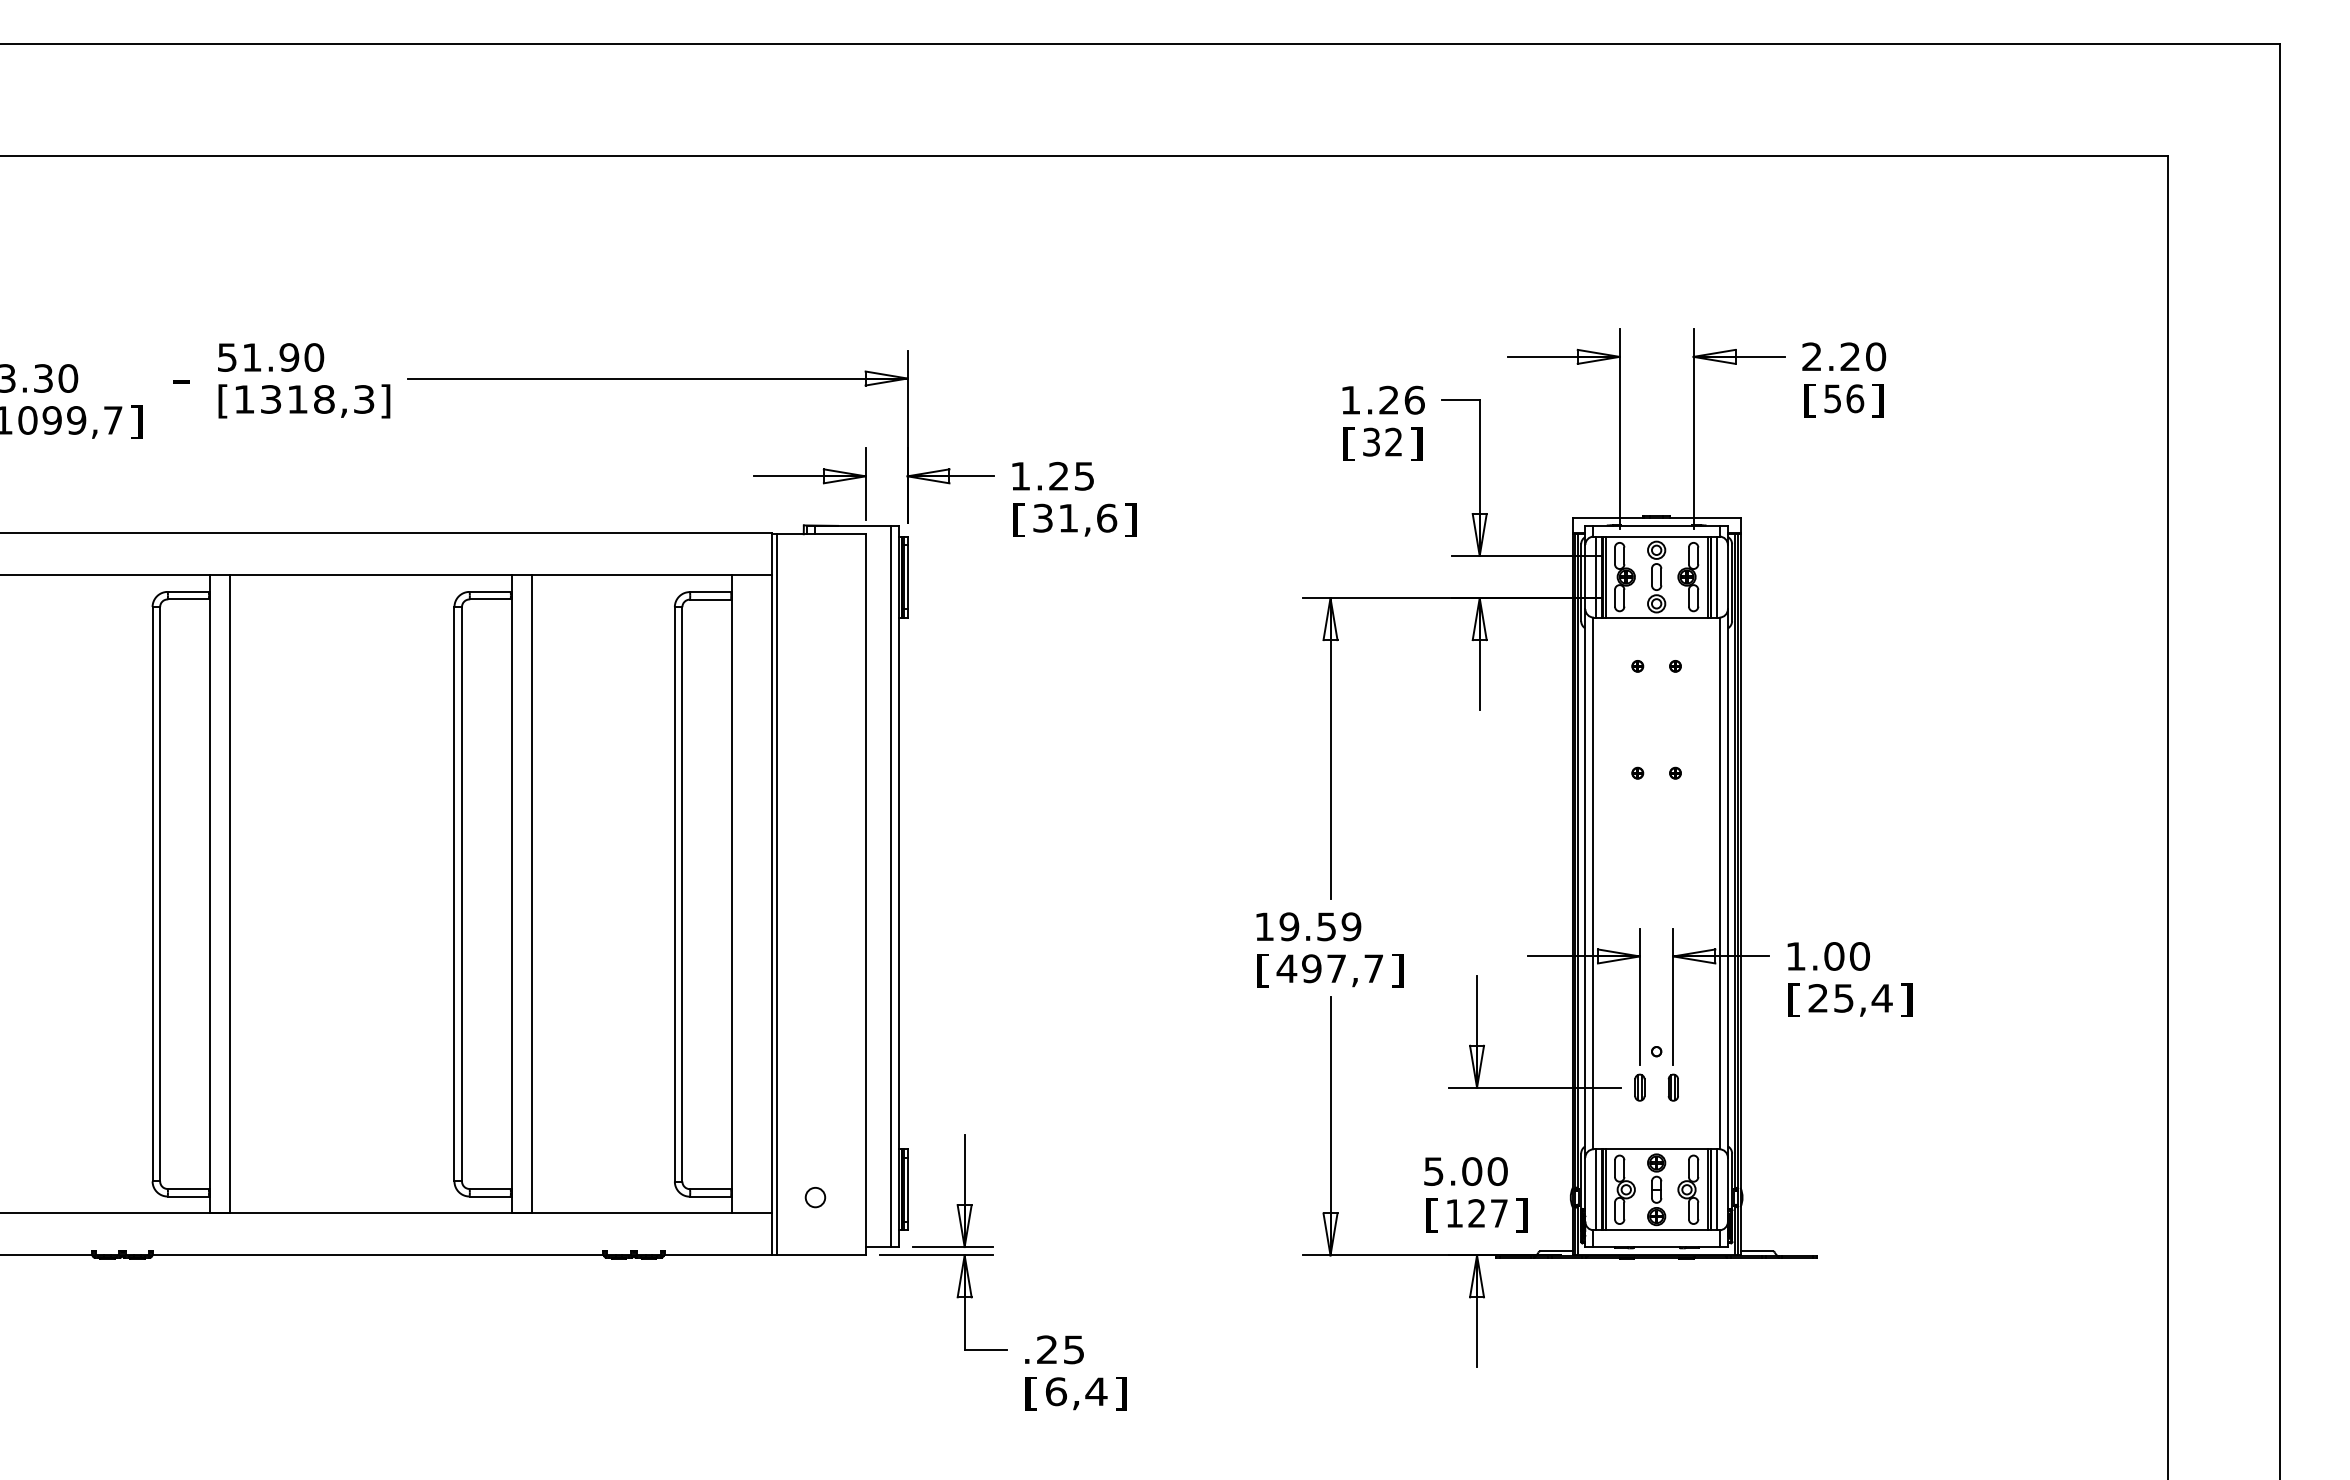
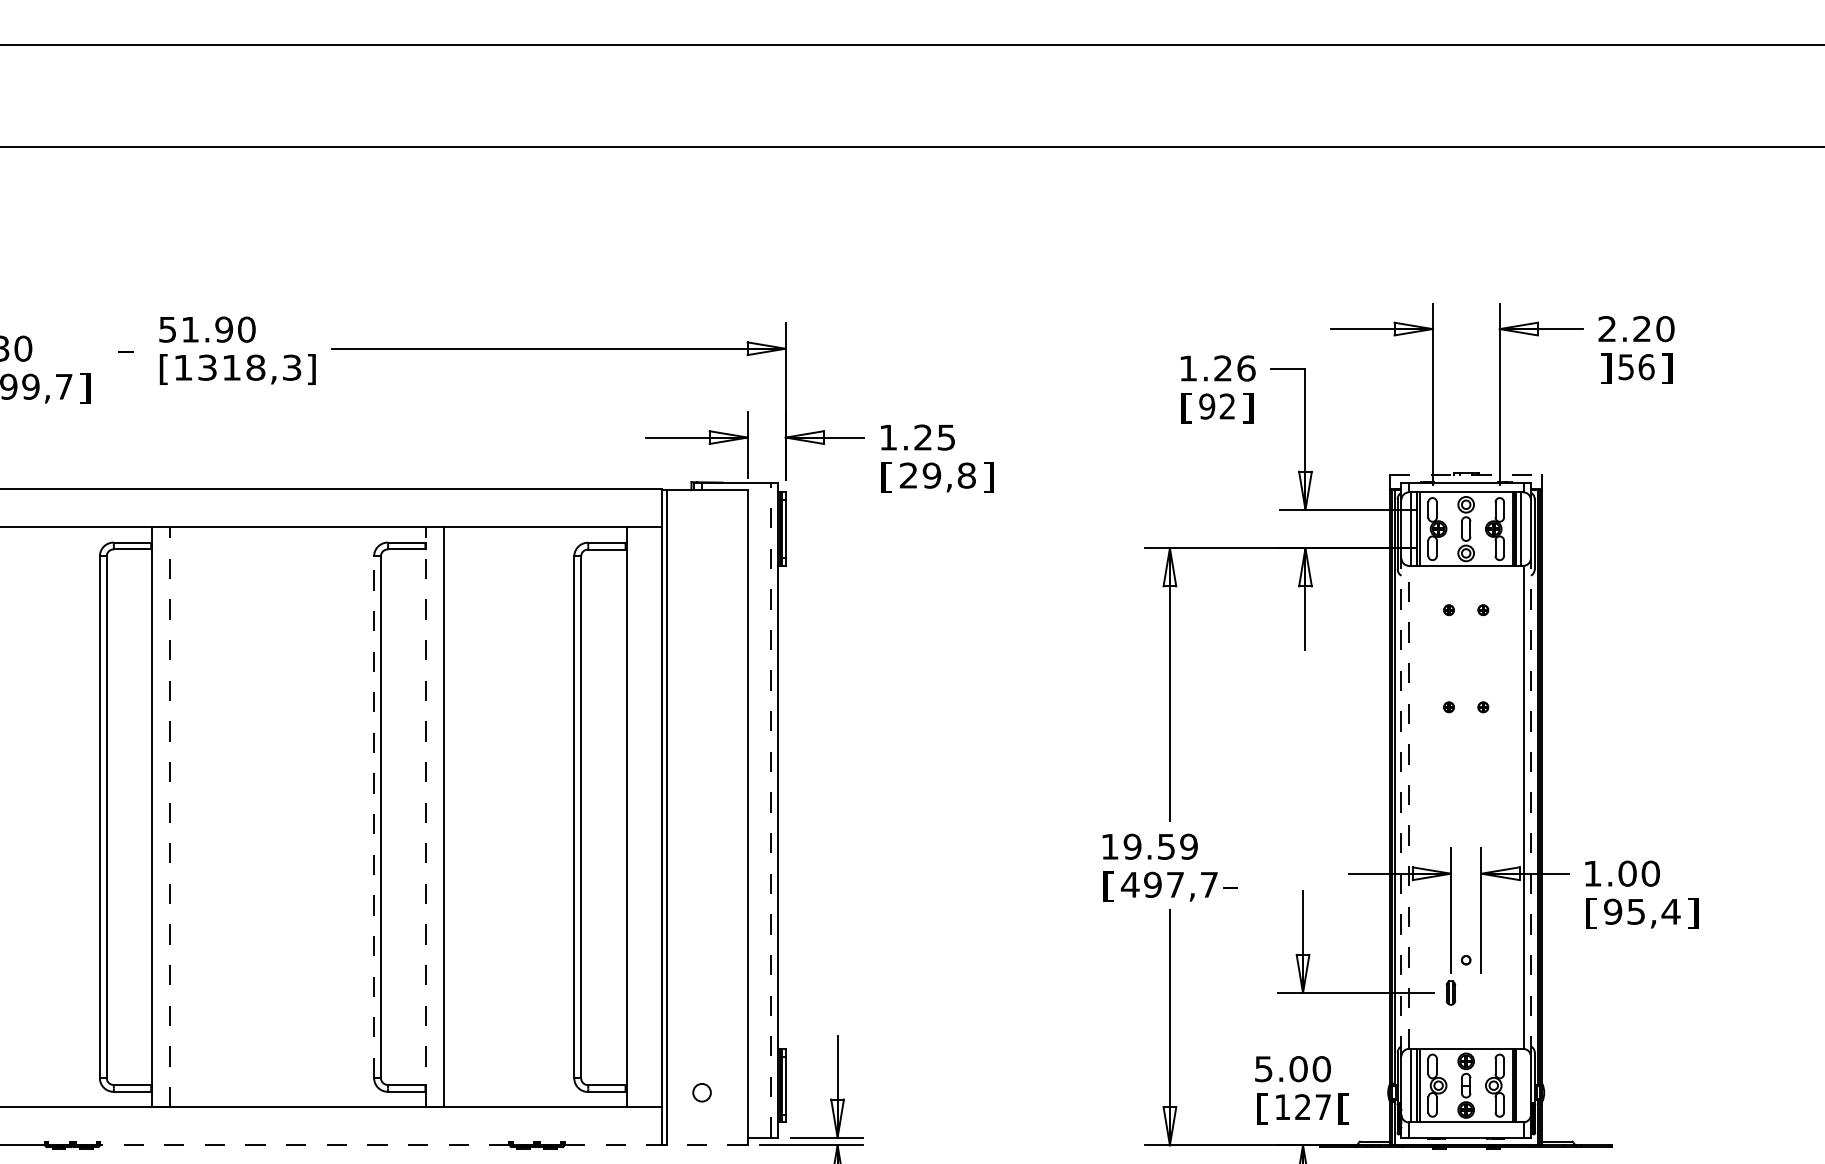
text: (1810, 400) -> (1605, 368), [ -> ]
text: (1371, 441) -> (1207, 405), 32 -> 92
text: (1075, 517) -> (938, 474), 31,6 -> 29,8
line: (1656, 517) -> (1466, 474), solid -> dashed
line: (1585, 882) -> (1401, 806), solid -> dashed
line: (1727, 882) -> (1530, 806), solid -> dashed
line: (1593, 883) -> (1408, 807), solid -> dashed
line: (891, 886) -> (771, 810), solid -> dashed
line: (229, 893) -> (169, 816), solid -> dashed
line: (454, 893) -> (374, 816), solid -> dashed
line: (511, 893) -> (425, 816), solid -> dashed
text: (1397, 970) -> (1230, 886), ] -> -
text: (1818, 998) -> (1613, 911), 25,4 -> 95,4
part: (1672, 1087) -> (1480, 992), removed
line: (1717, 1189) -> (1521, 1085), removed
text: (1521, 1215) -> (1343, 1109), ] -> [
line: (377, 1255) -> (304, 1145), solid -> dashed
line: (765, 1255) -> (656, 1145), solid -> dashed

